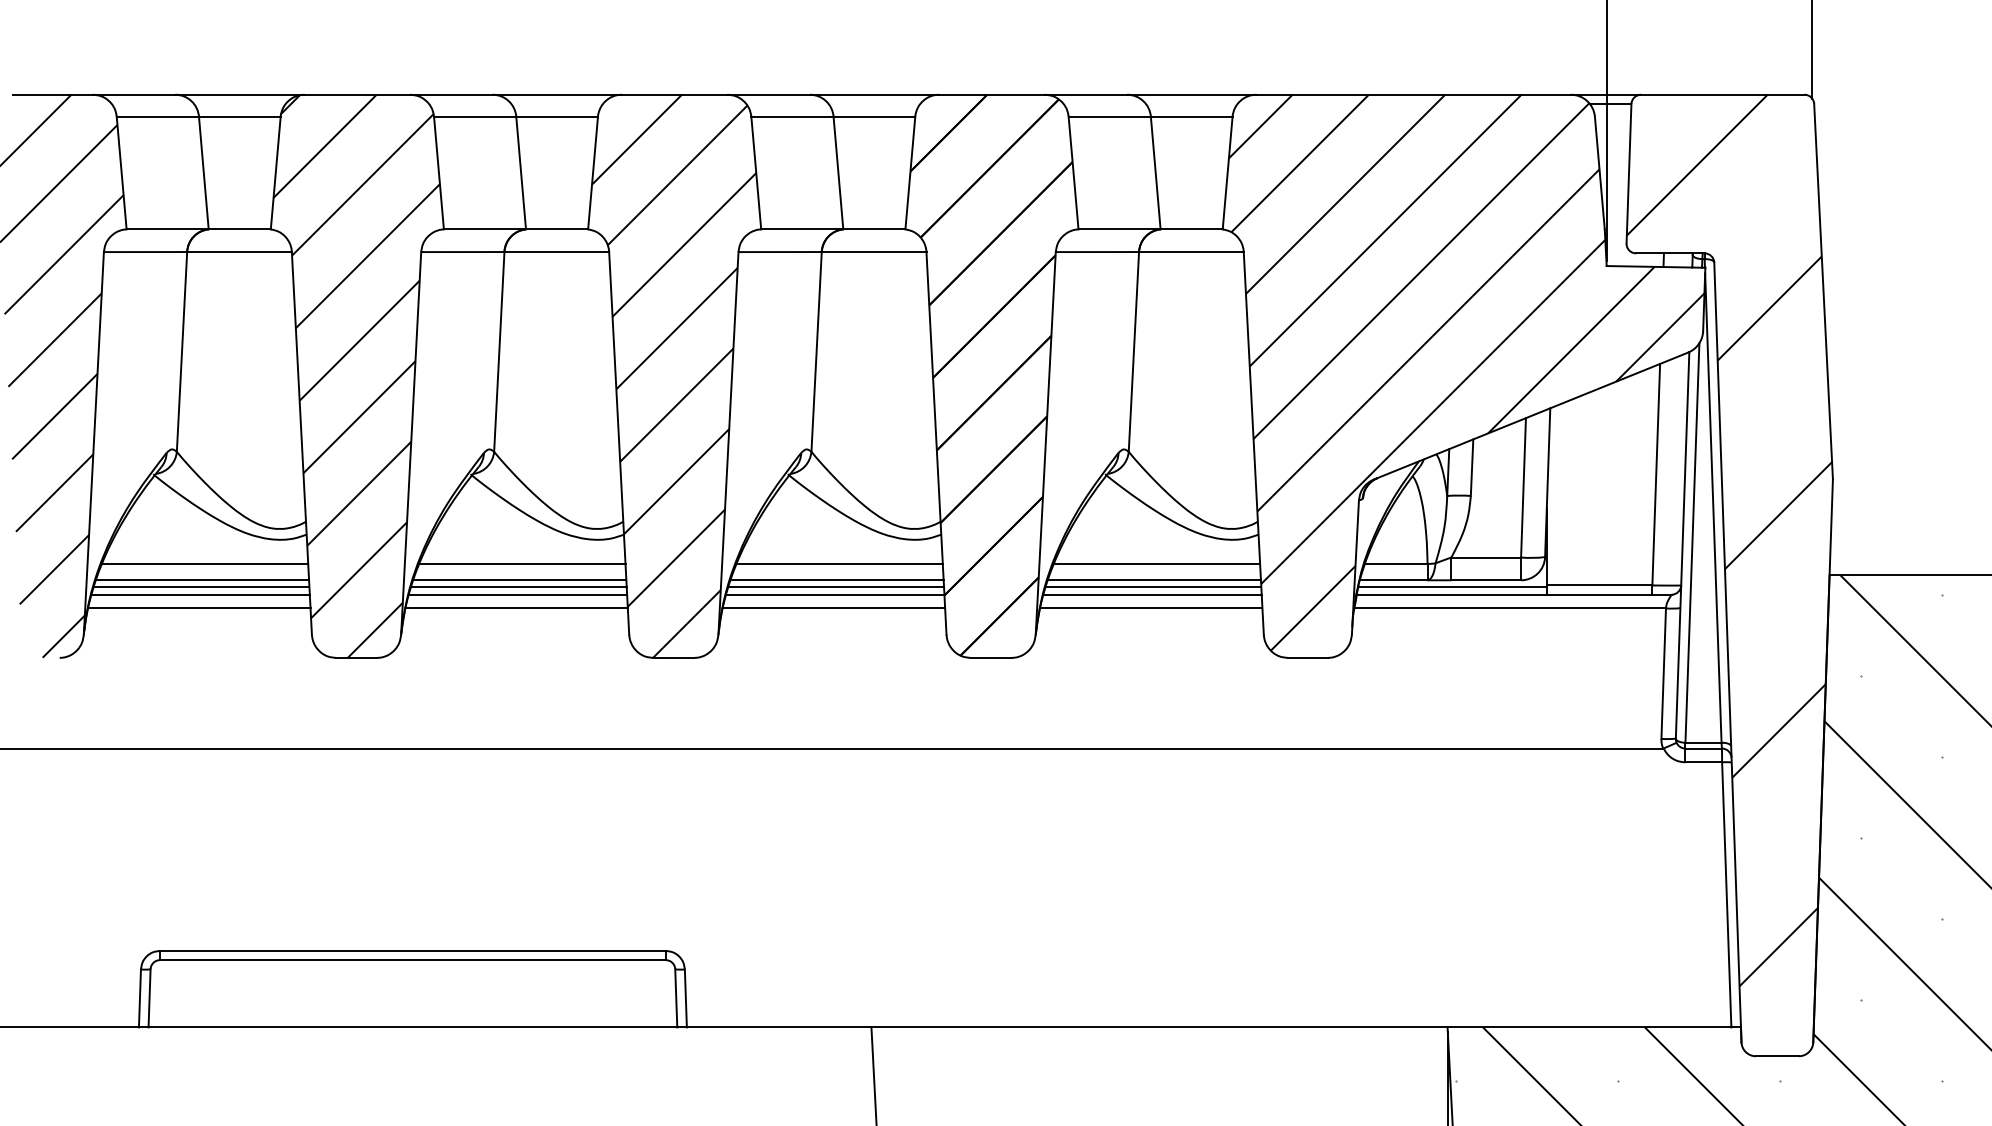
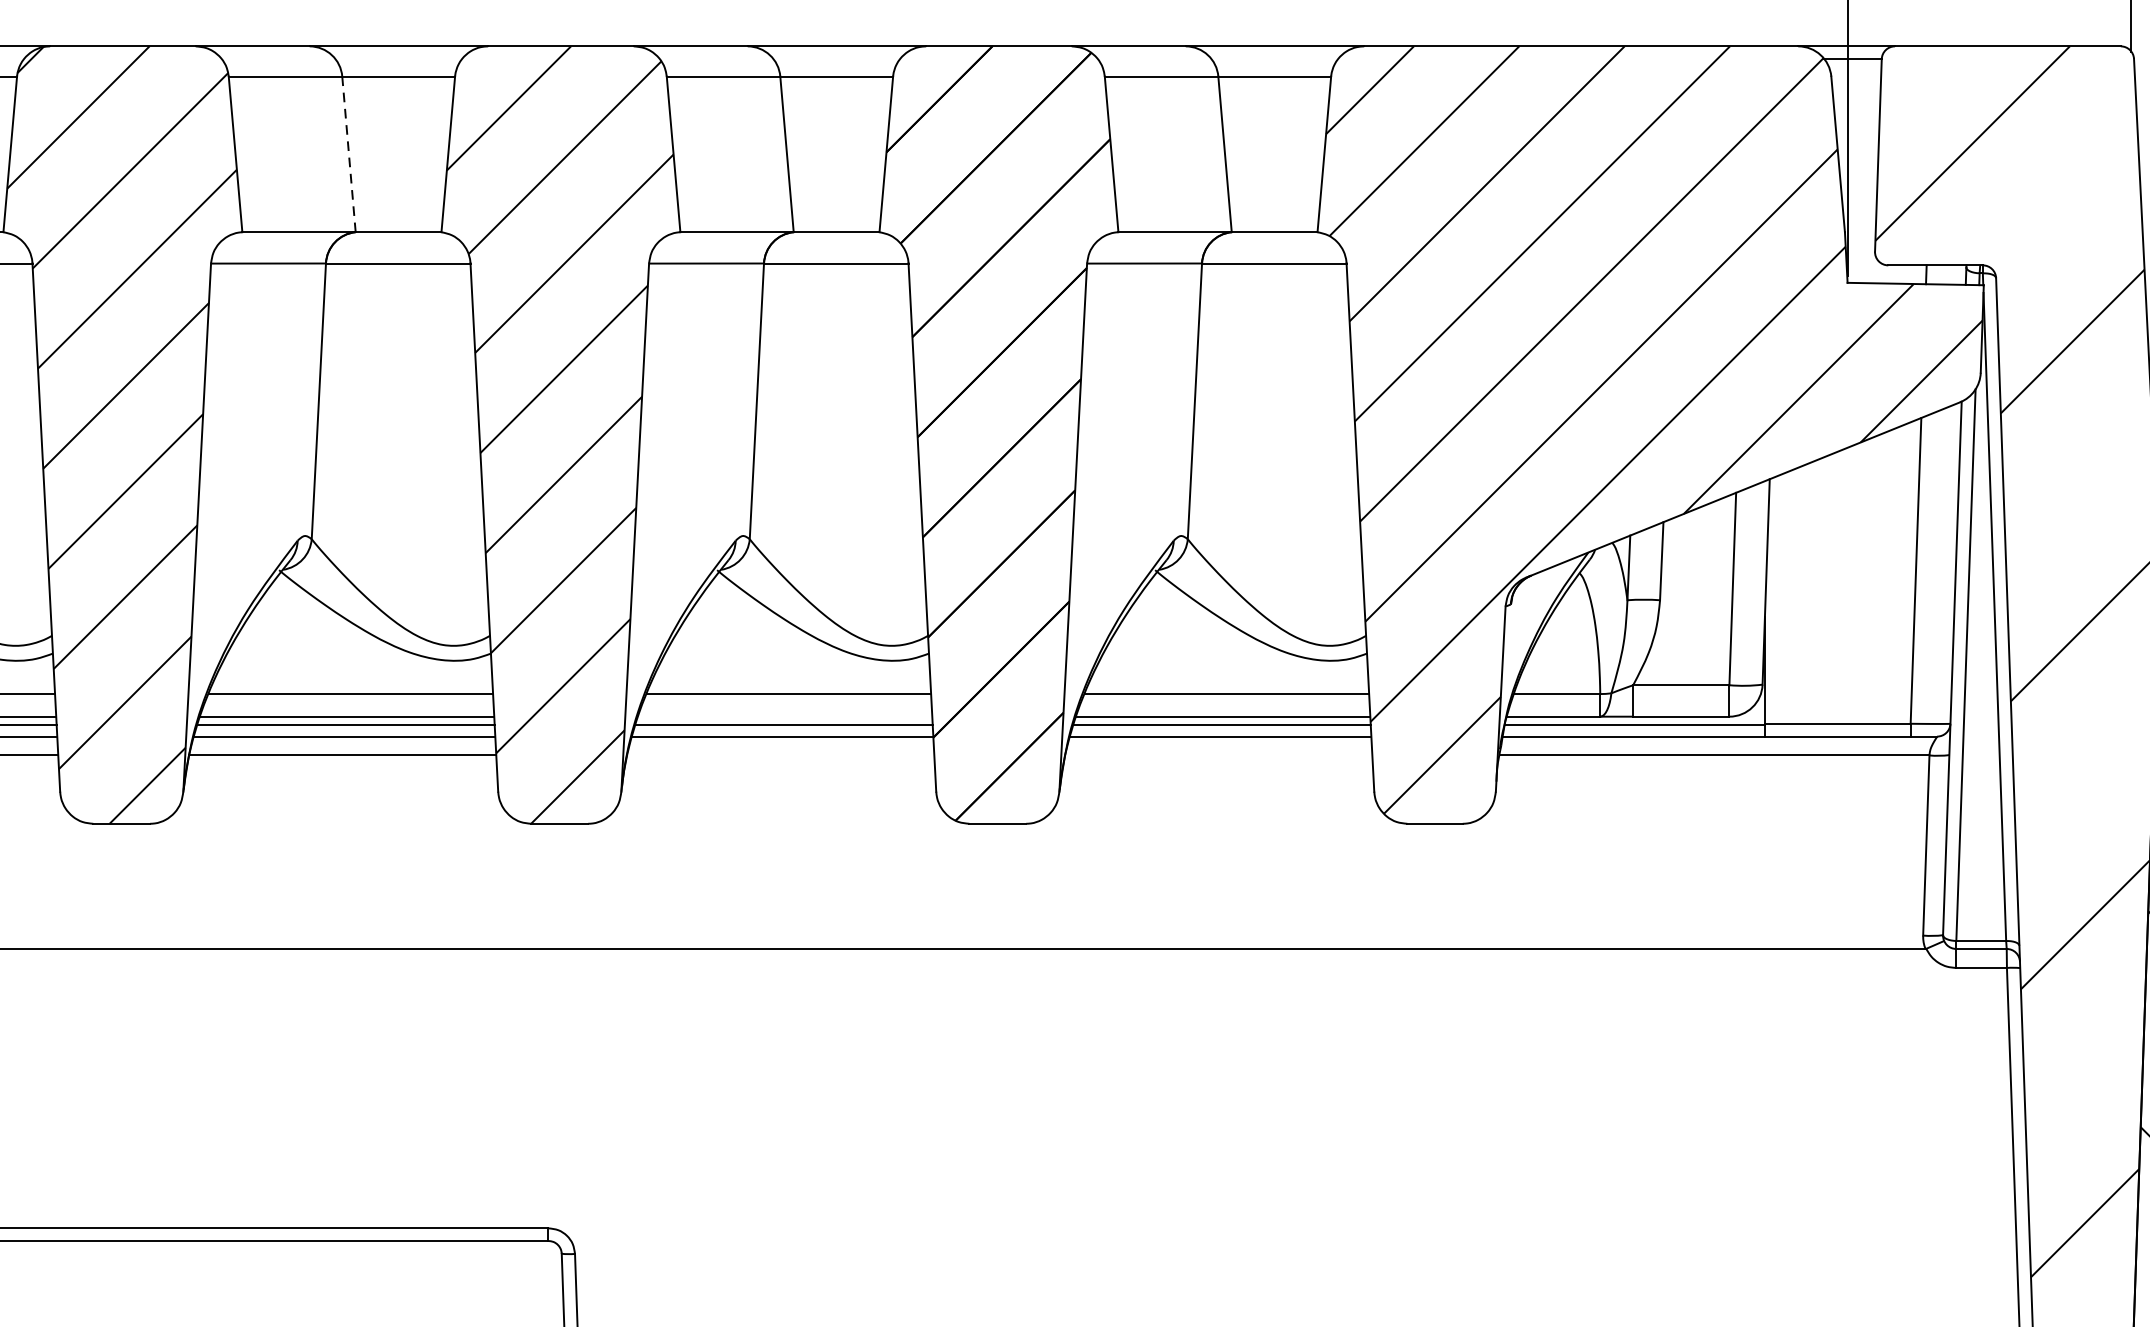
line: (521, 173) -> (349, 155), solid -> dashed
line: (836, 580) -> (784, 716), removed
line: (833, 608) -> (780, 755), removed
line: (1151, 608) -> (1219, 755), removed

